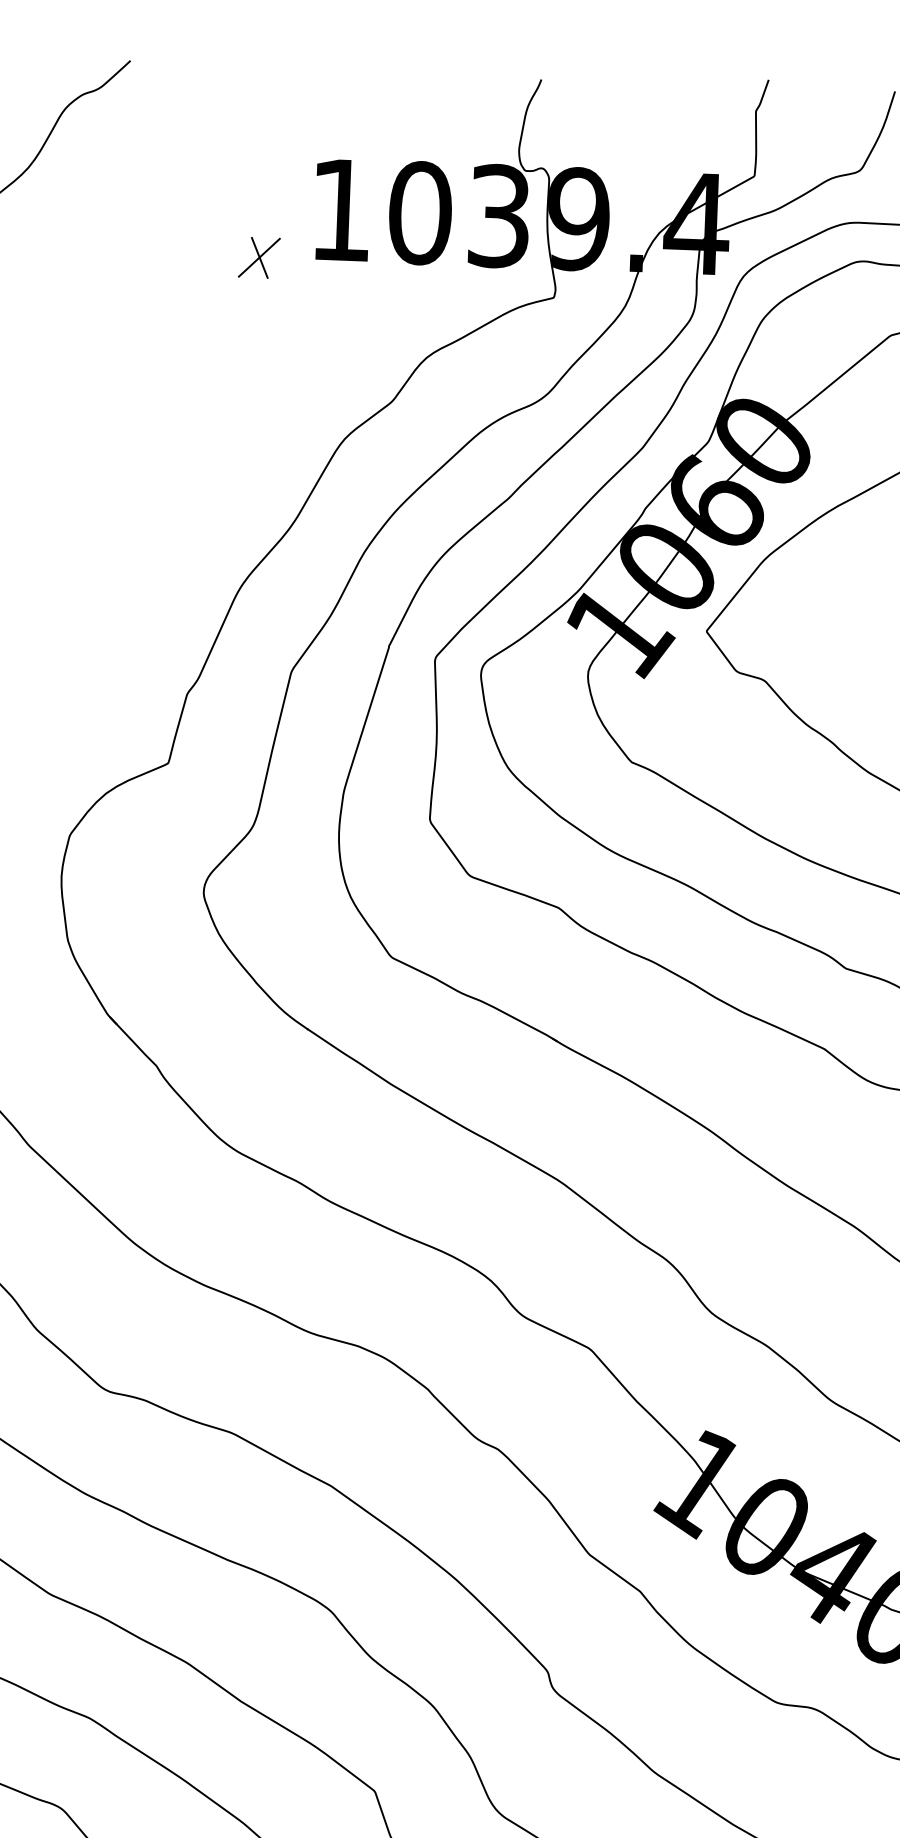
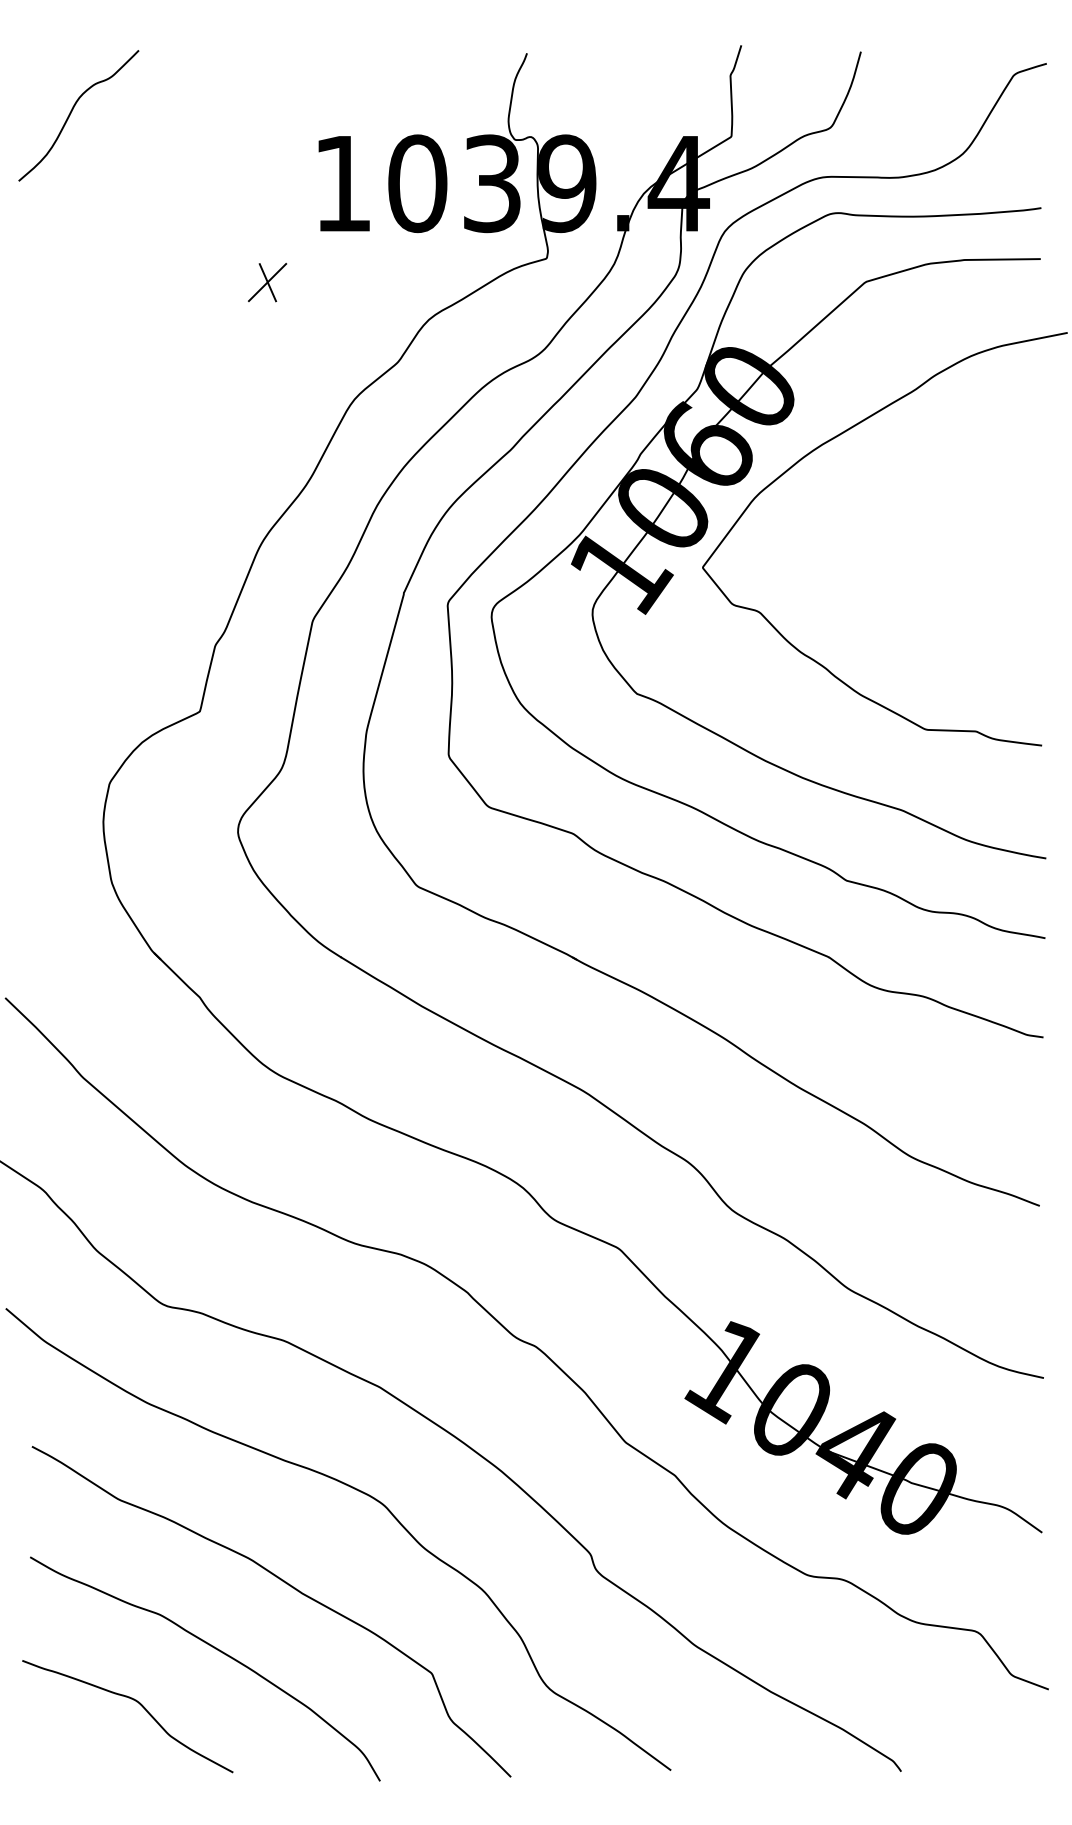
part: (259, 257) -> (267, 282), moved

